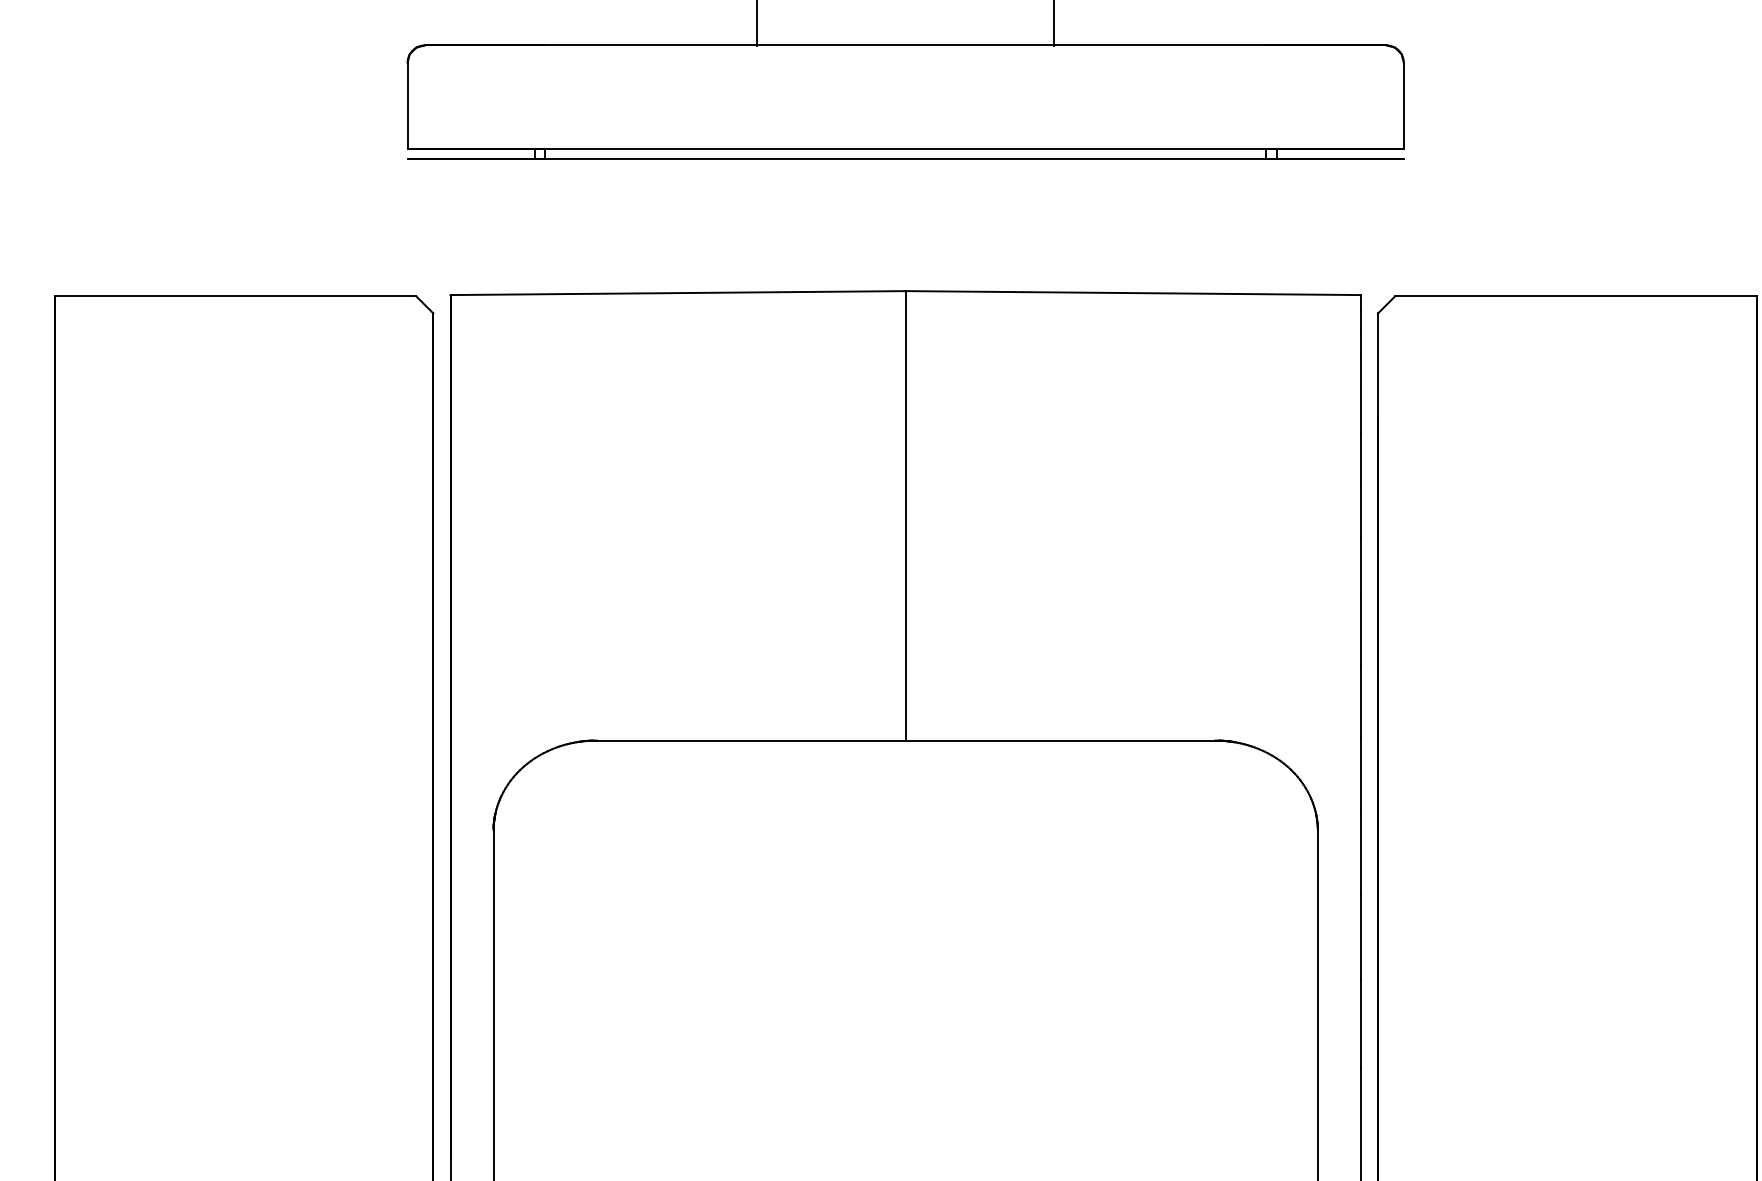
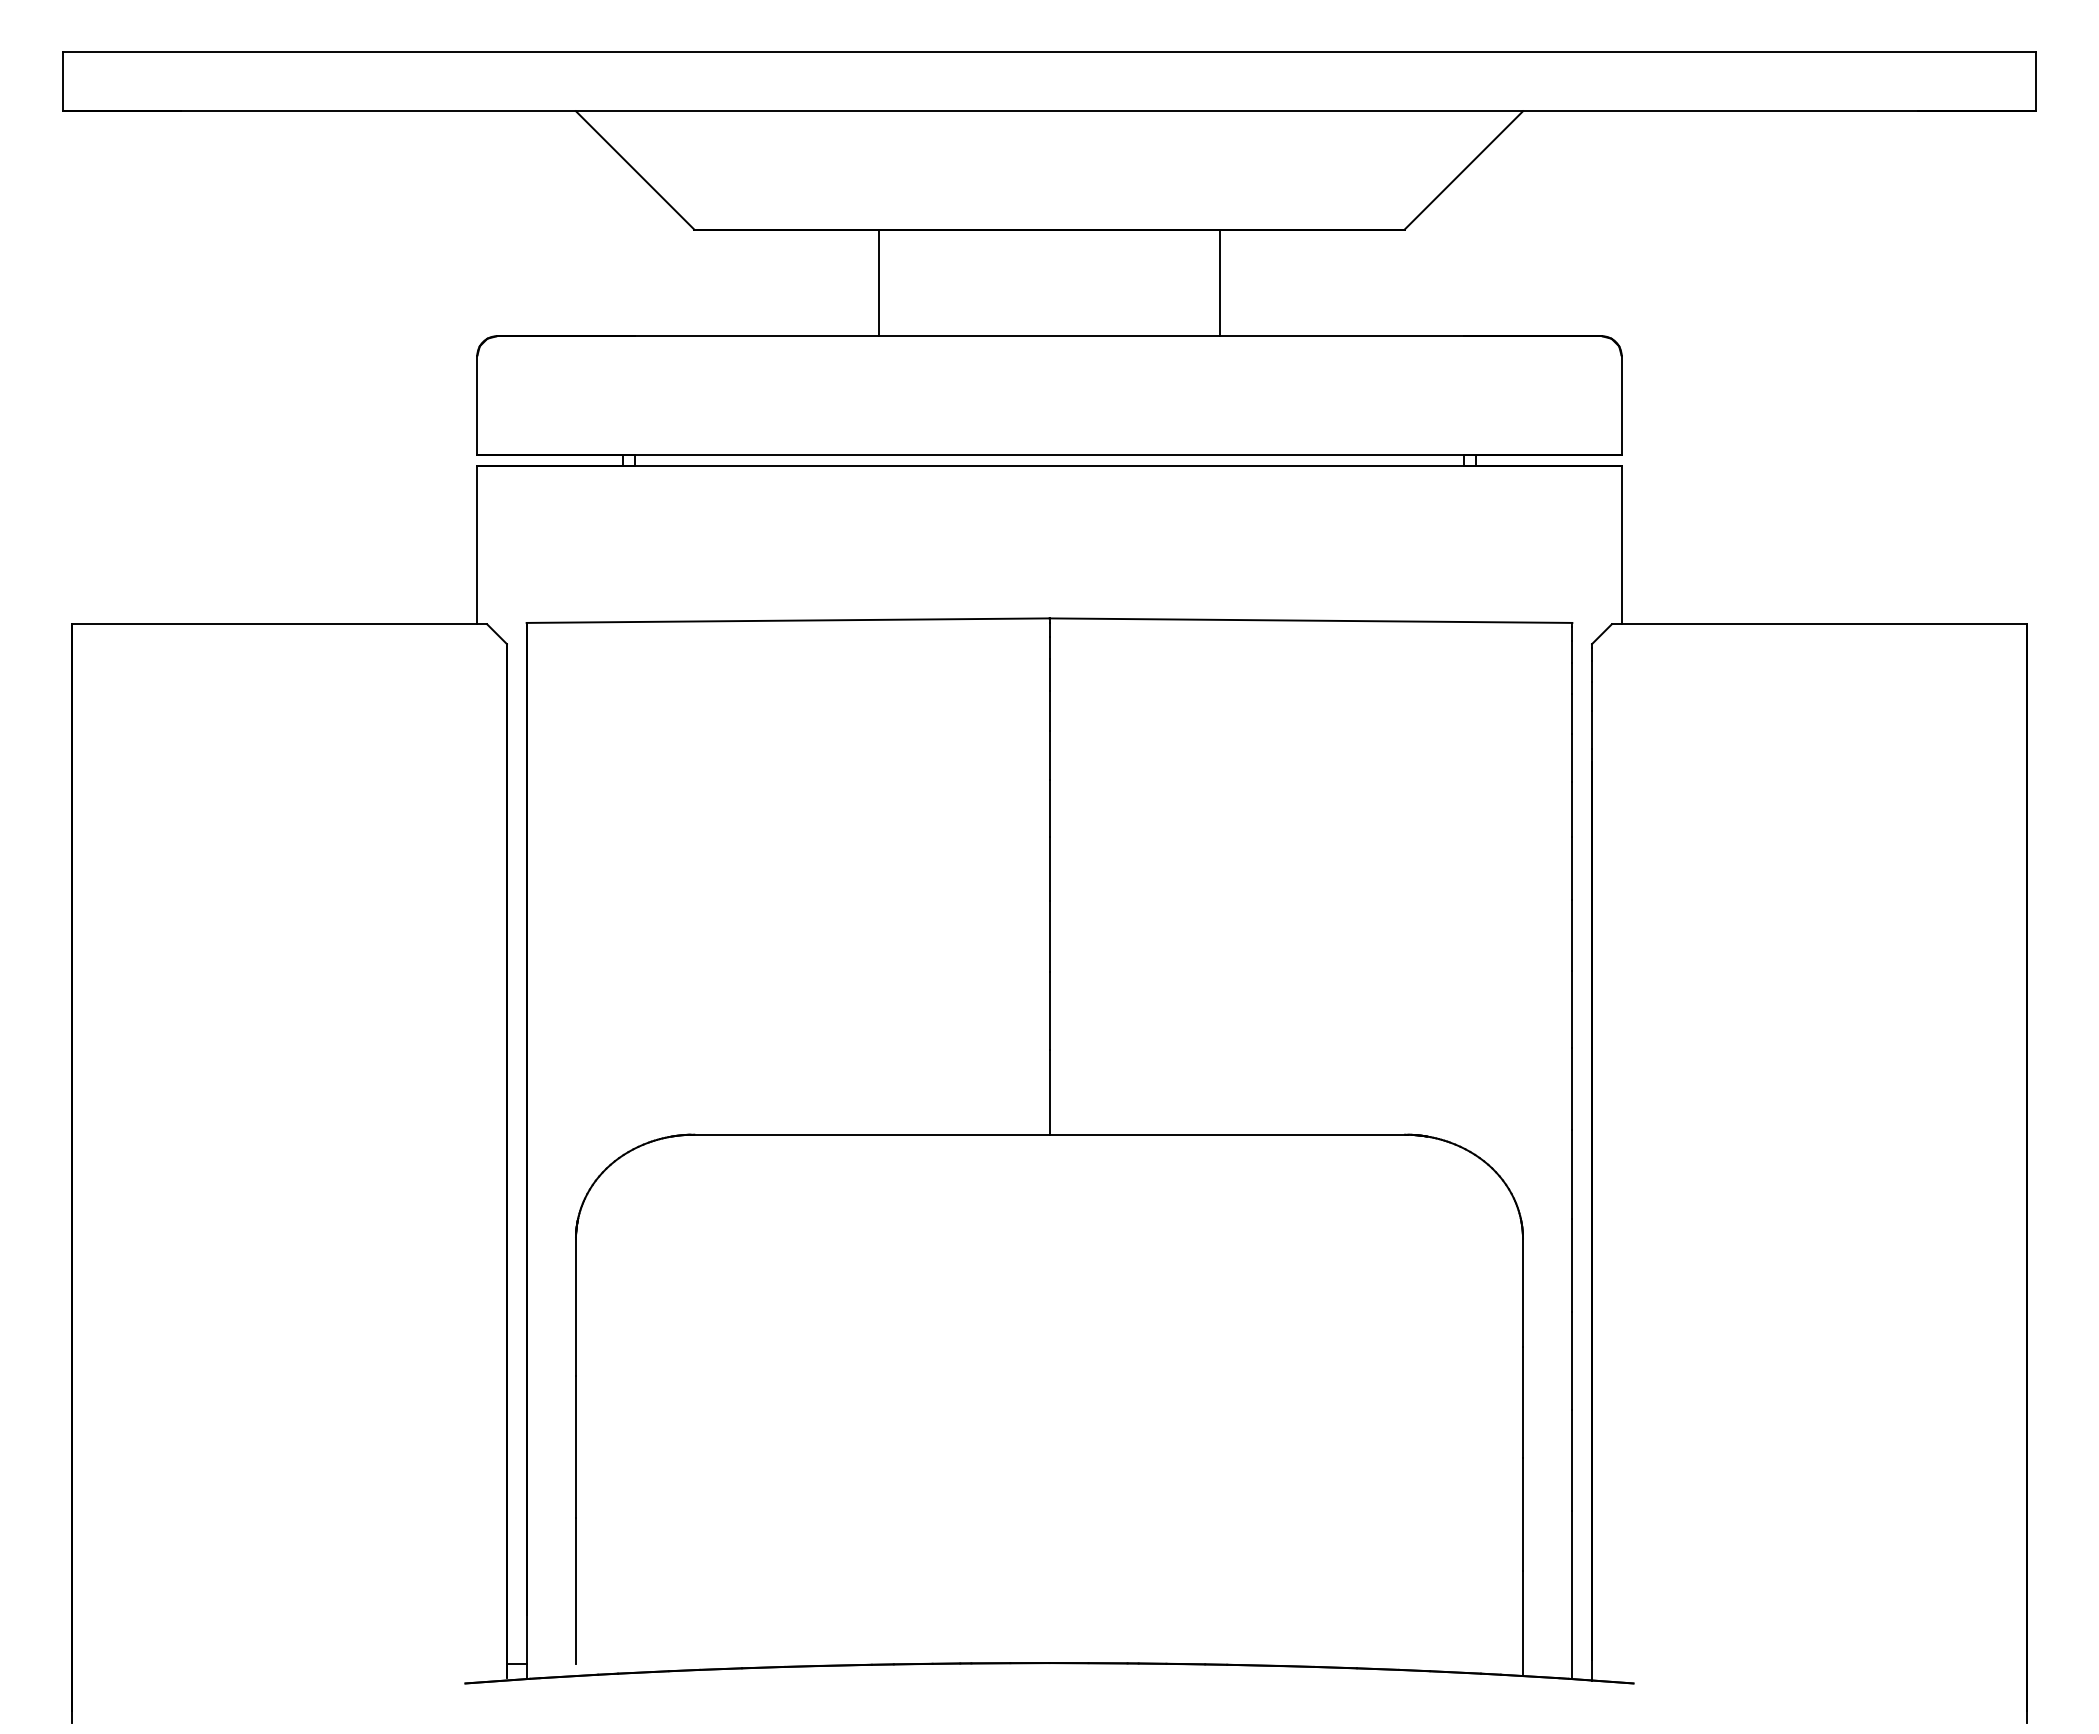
line: (407, 227) -> (477, 545), added
line: (1403, 227) -> (1621, 545), added

